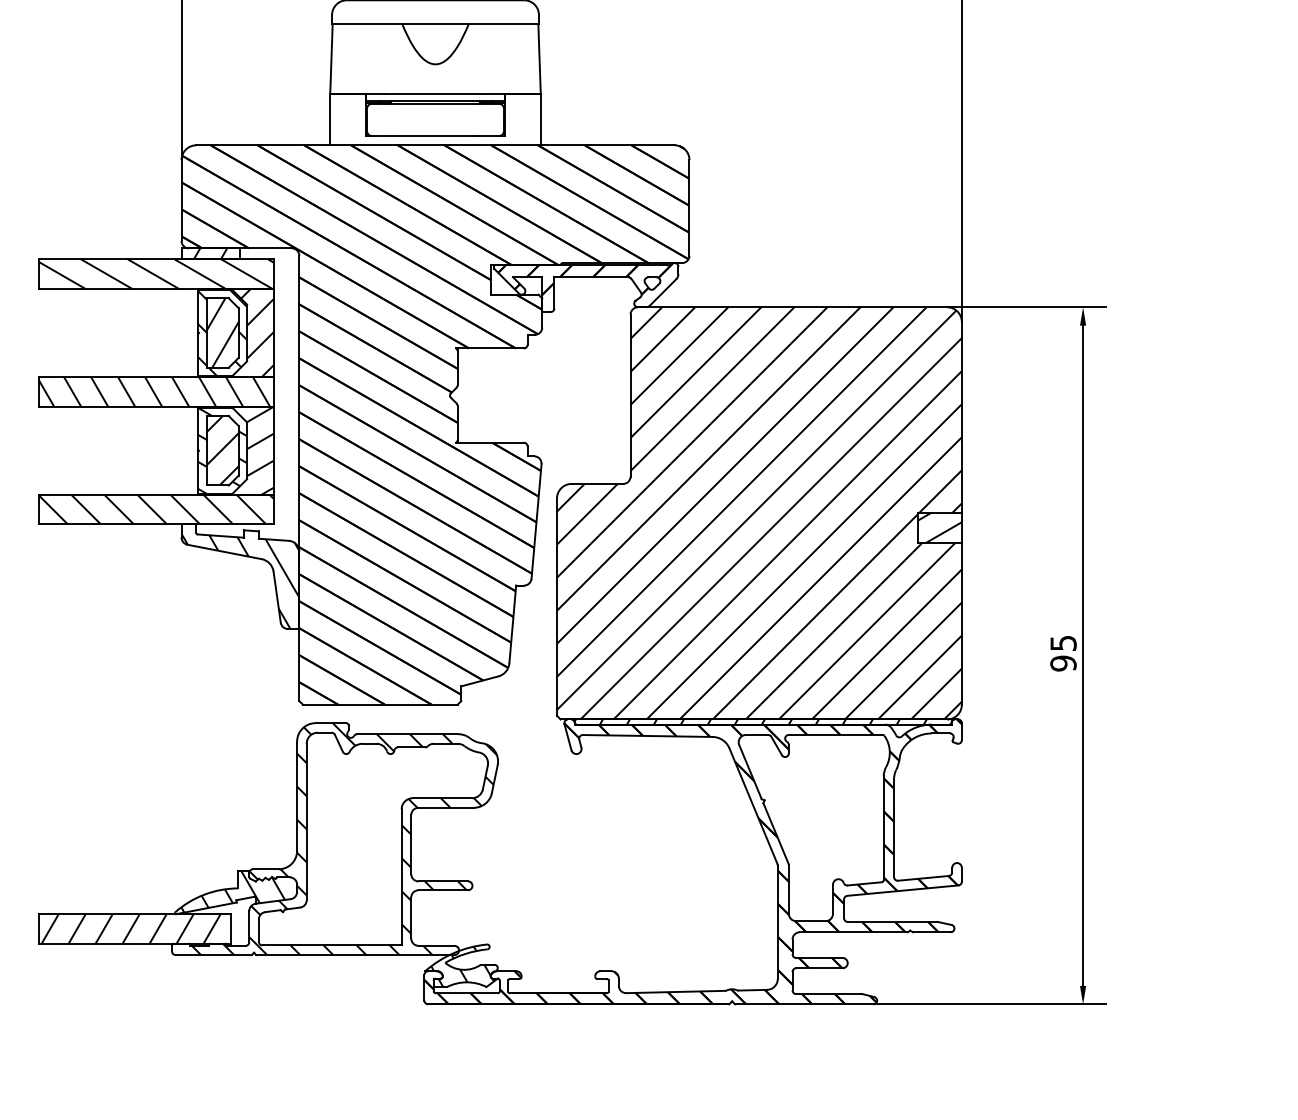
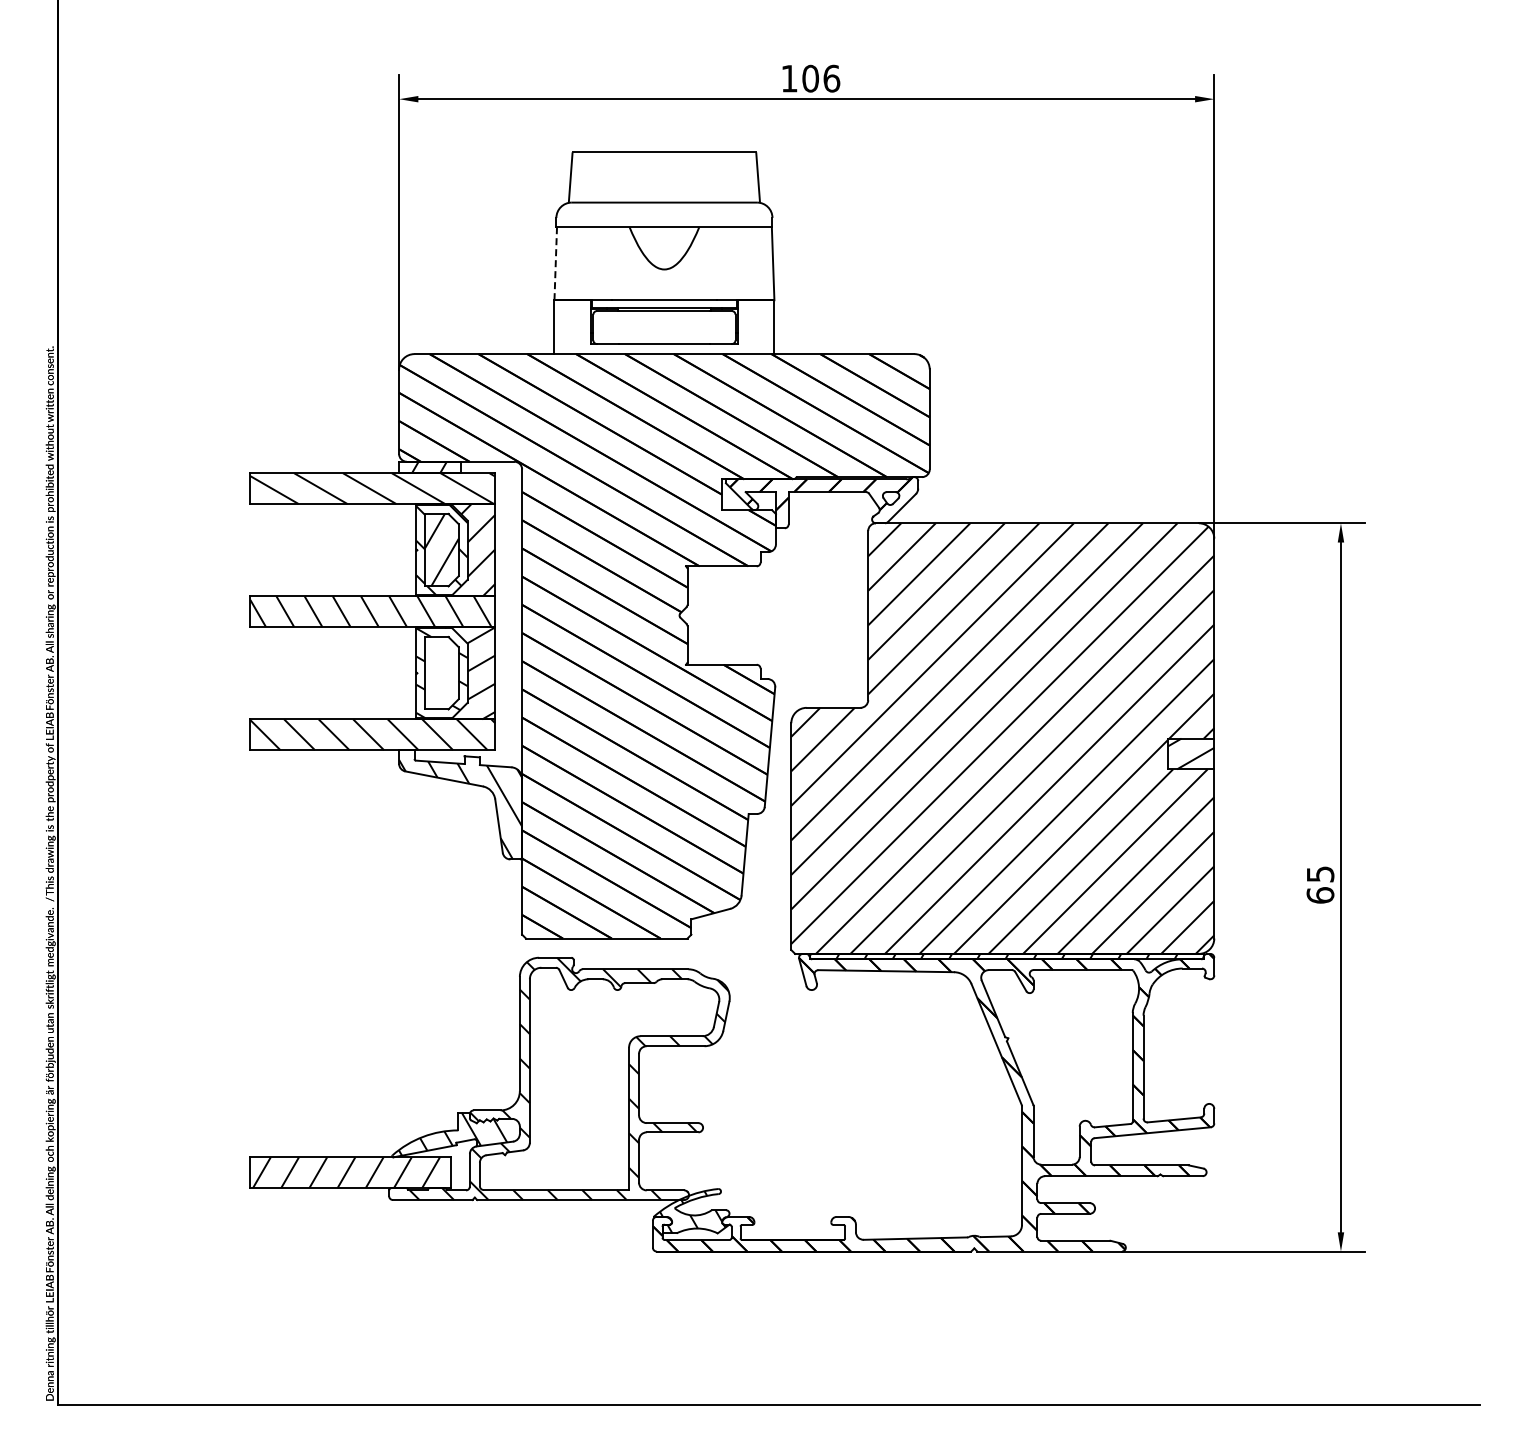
line: (331, 58) -> (555, 263), solid -> dashed
hatch: (222, 451) -> (441, 673), removed
text: (1063, 663) -> (1320, 895), 95 -> 65

